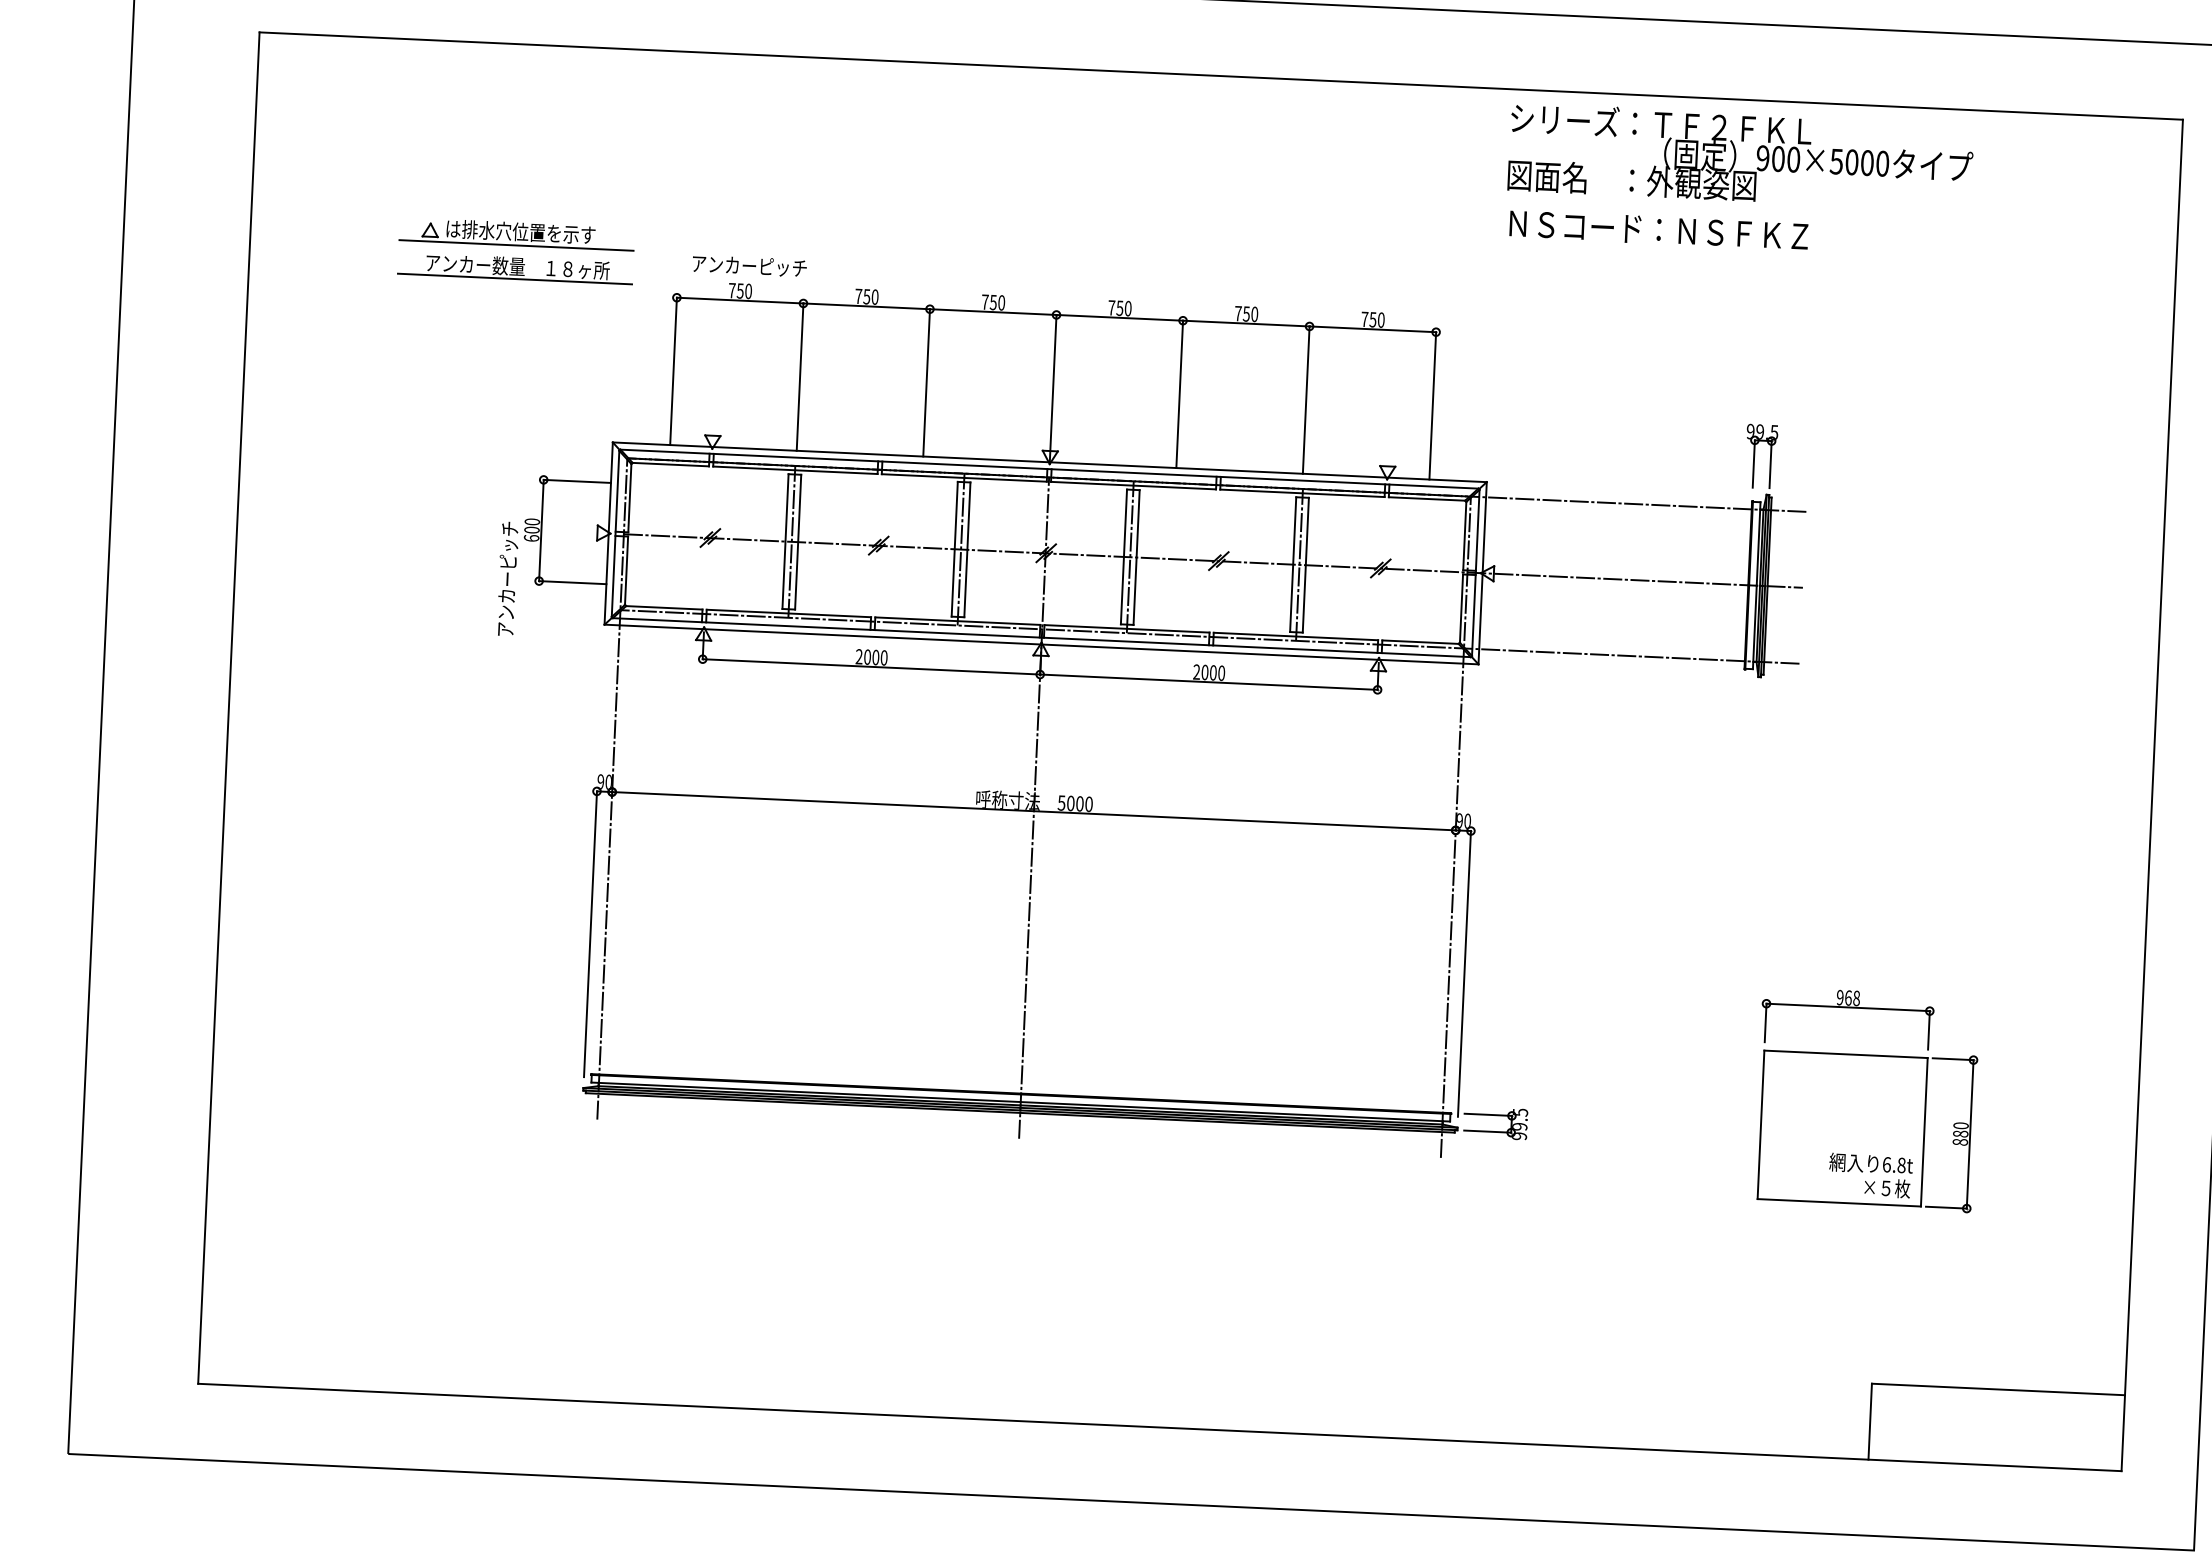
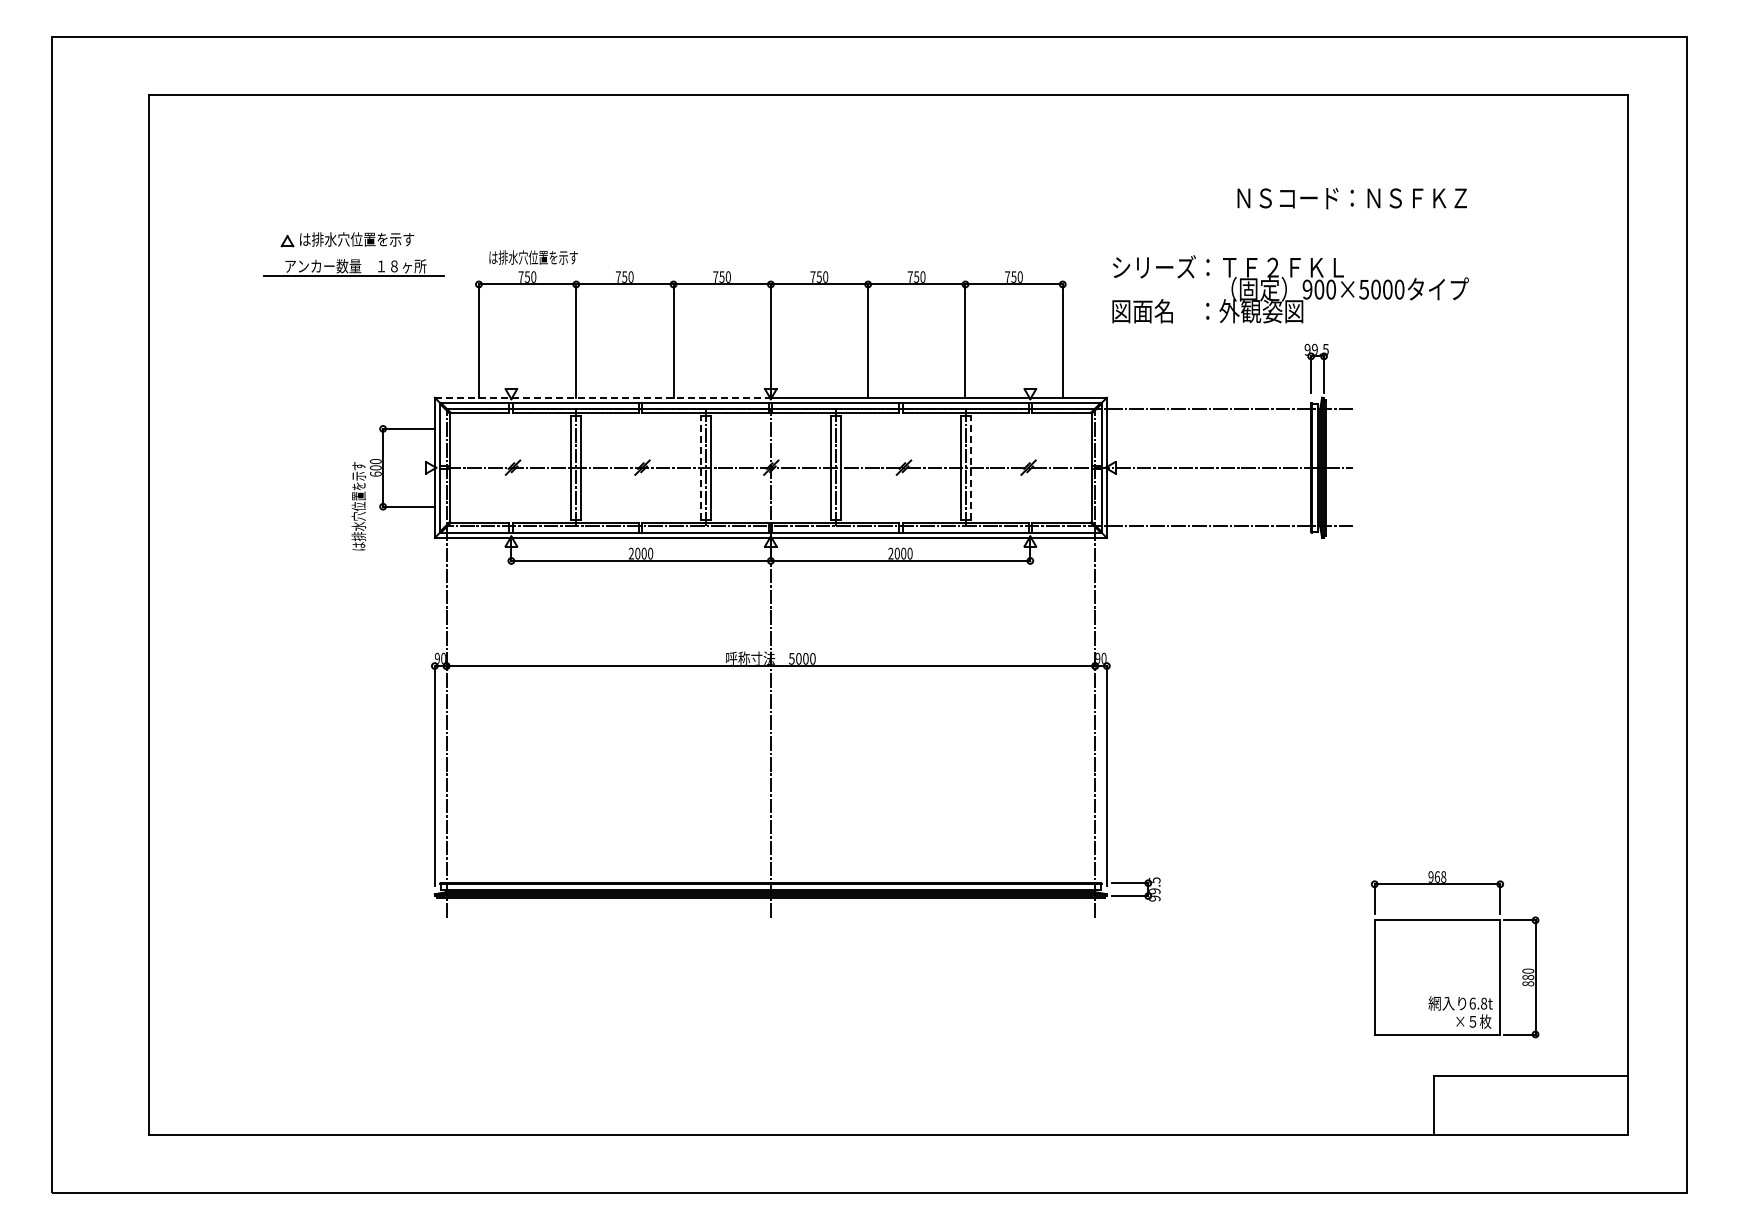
text: (1740, 157) -> (1290, 289), moved
text: (1658, 230) -> (1351, 198), moved
line: (517, 244) -> (354, 249), removed
text: (749, 265) -> (533, 257), アンカーピッチ -> は排水穴位置を示す
line: (832, 452) -> (603, 397), solid -> dashed
line: (954, 548) -> (700, 467), solid -> dashed
line: (1305, 564) -> (970, 467), solid -> dashed
text: (507, 579) -> (358, 506), アンカーピッチ -> は排水穴位置を示す
part: (1866, 1099) -> (1454, 954), moved

